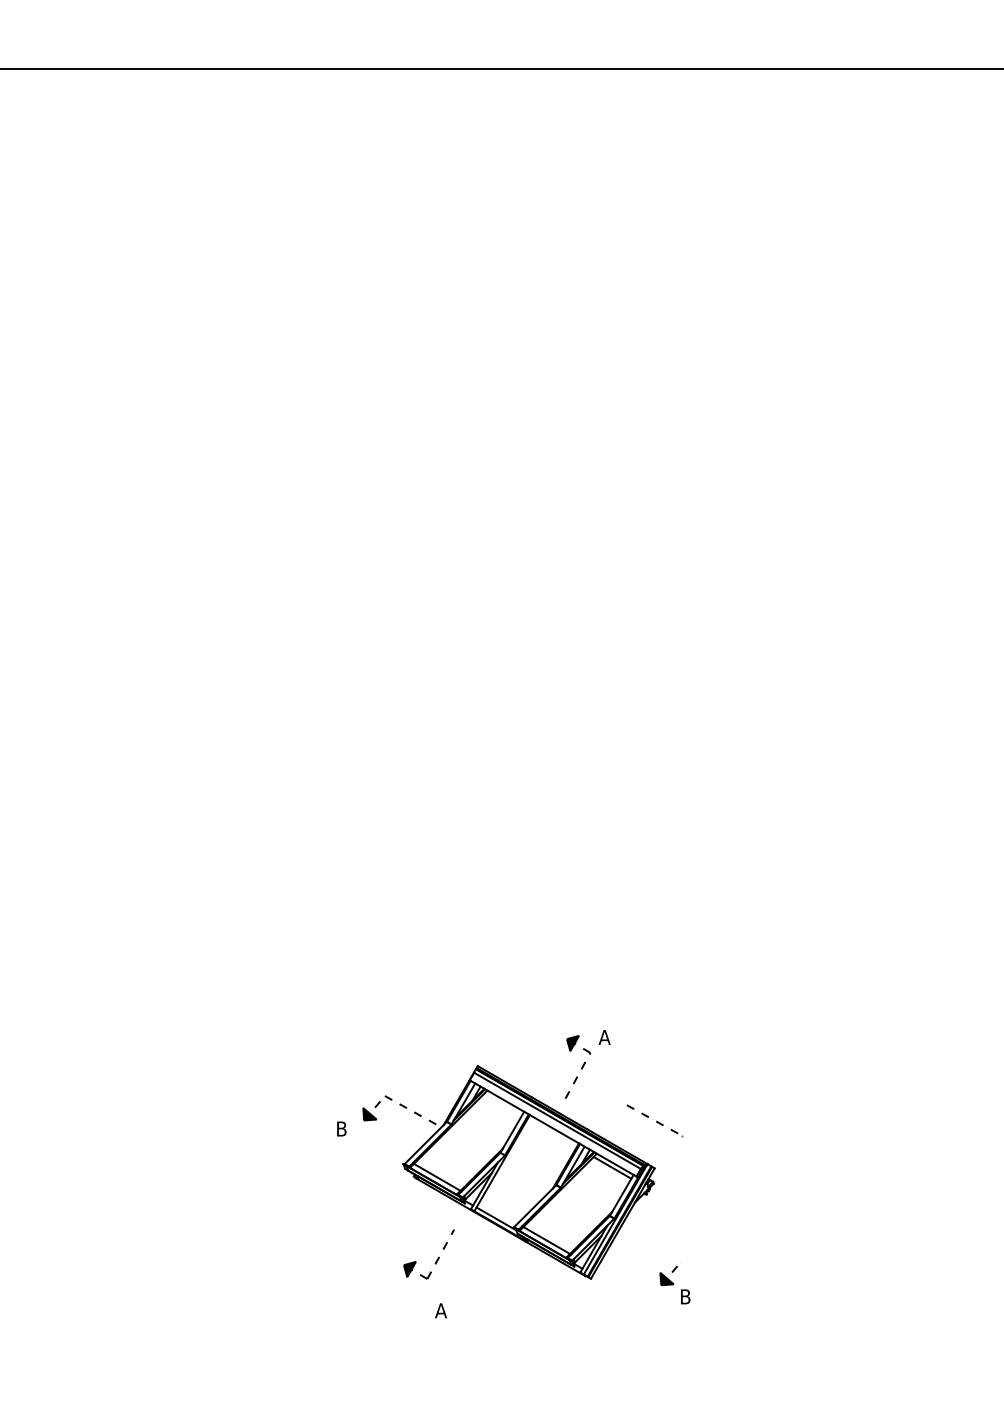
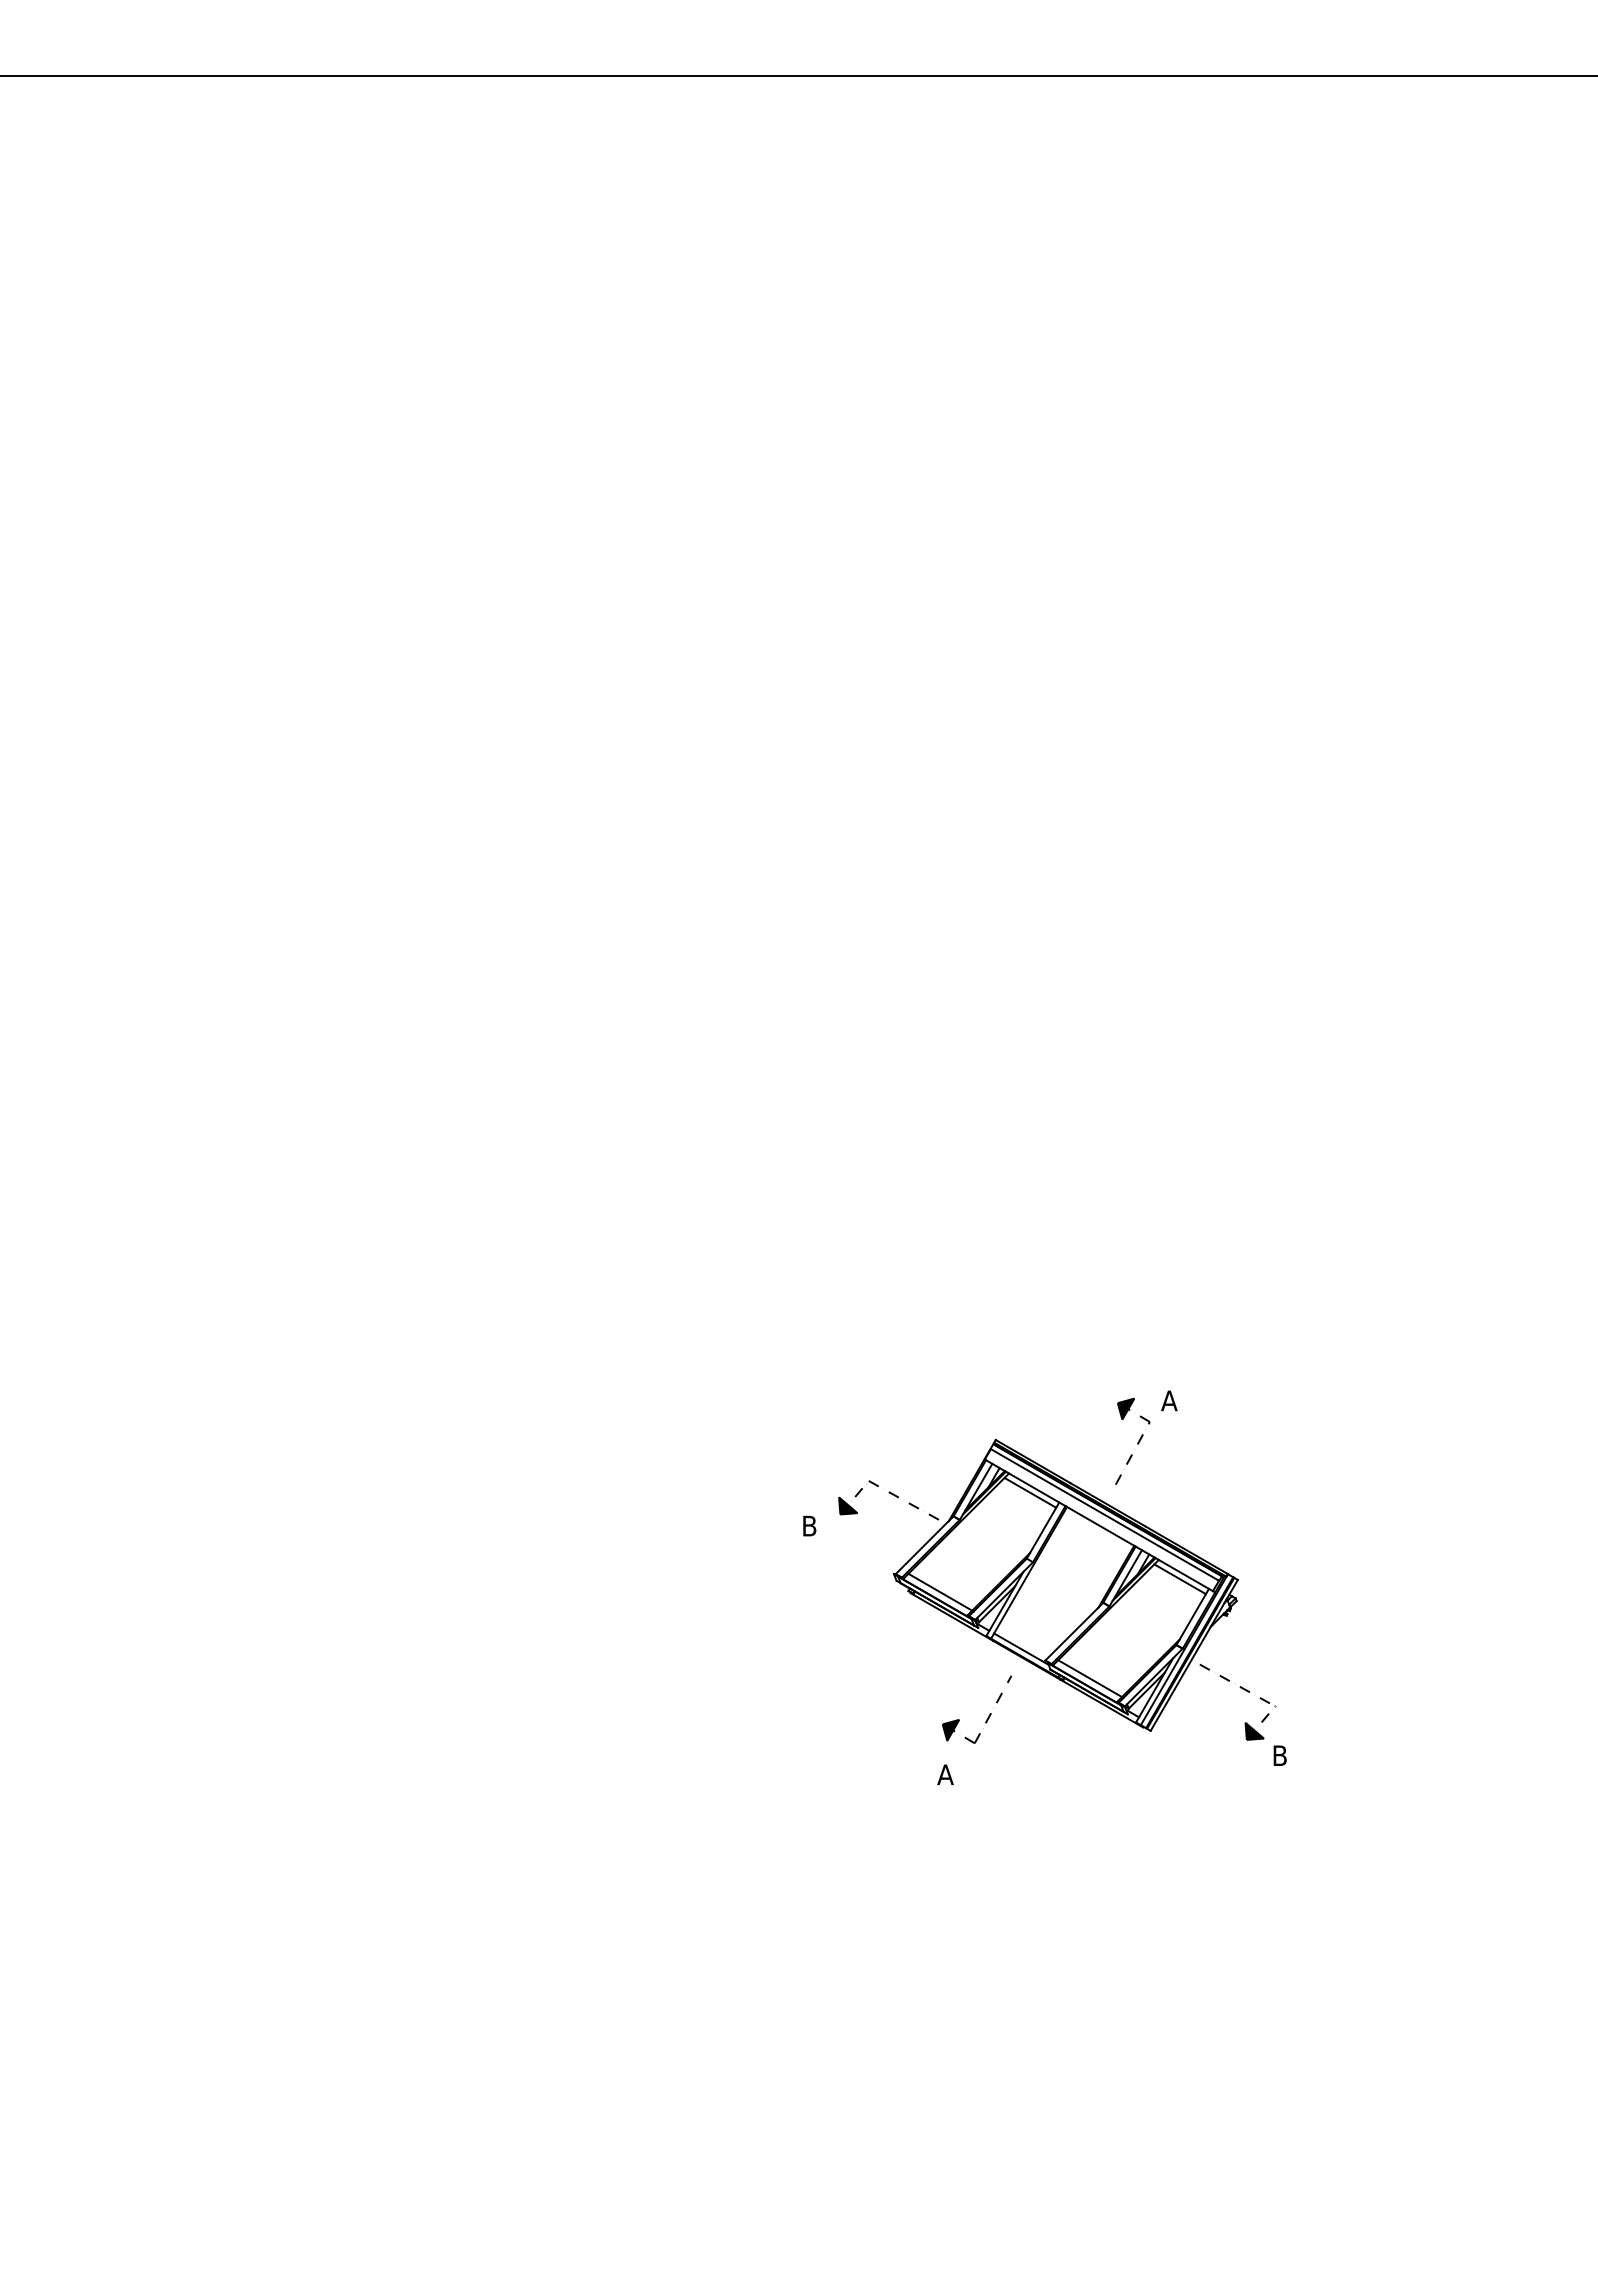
line: (503, 1104) -> (1030, 1492), added
line: (655, 1121) -> (1239, 1687), moved
part: (437, 1258) -> (988, 1715), moved

